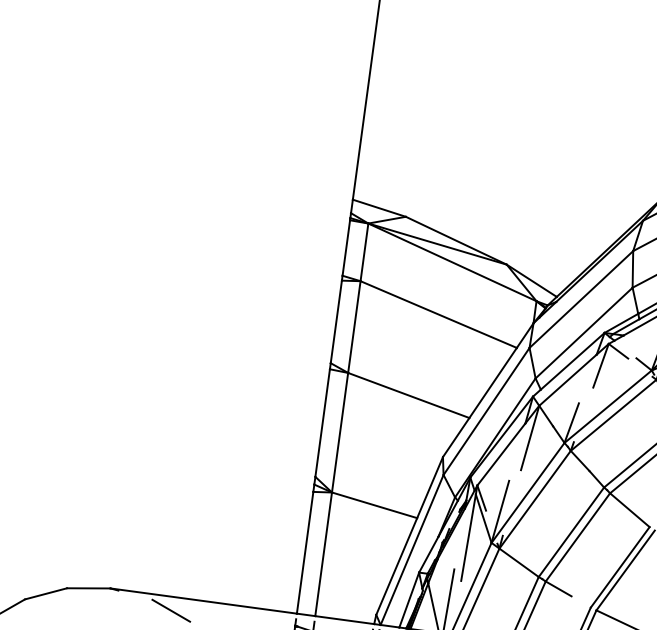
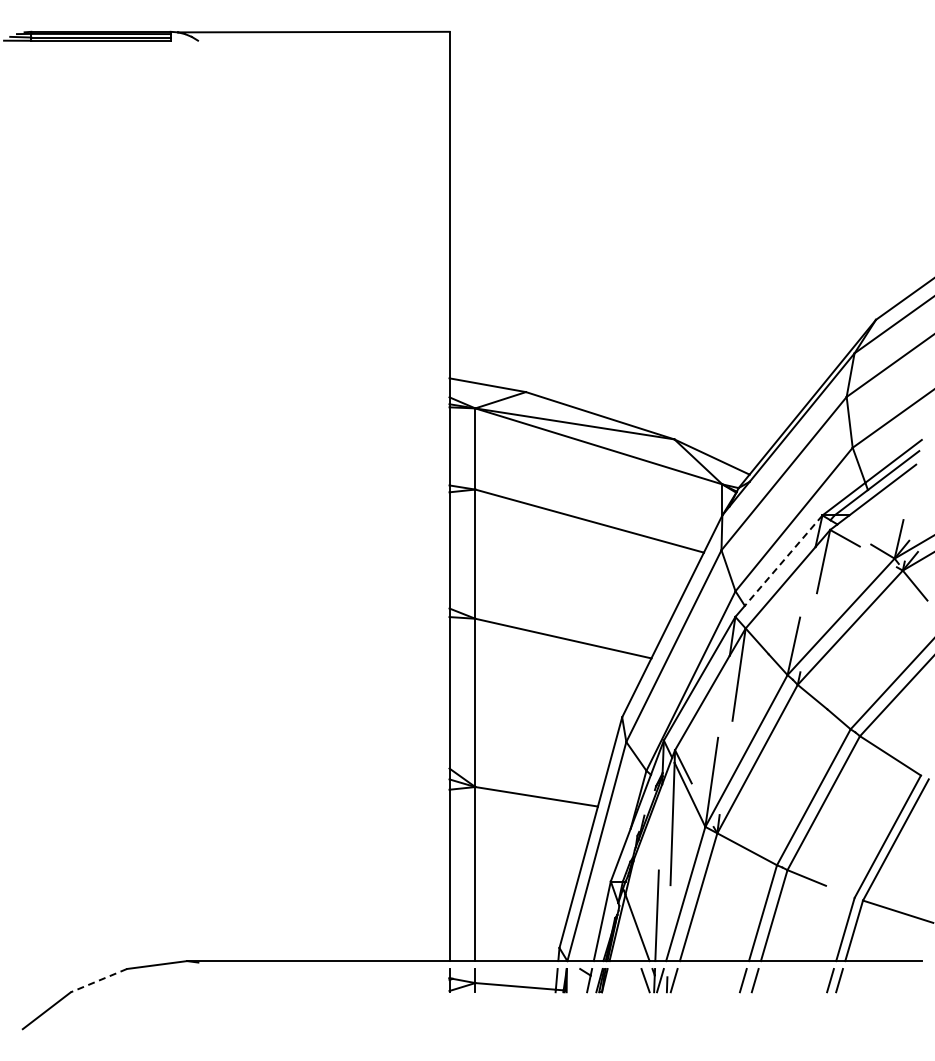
line: (572, 361) -> (783, 560), solid -> dashed
line: (45, 593) -> (98, 980), solid -> dashed
line: (171, 610) -> (275, 980), removed

